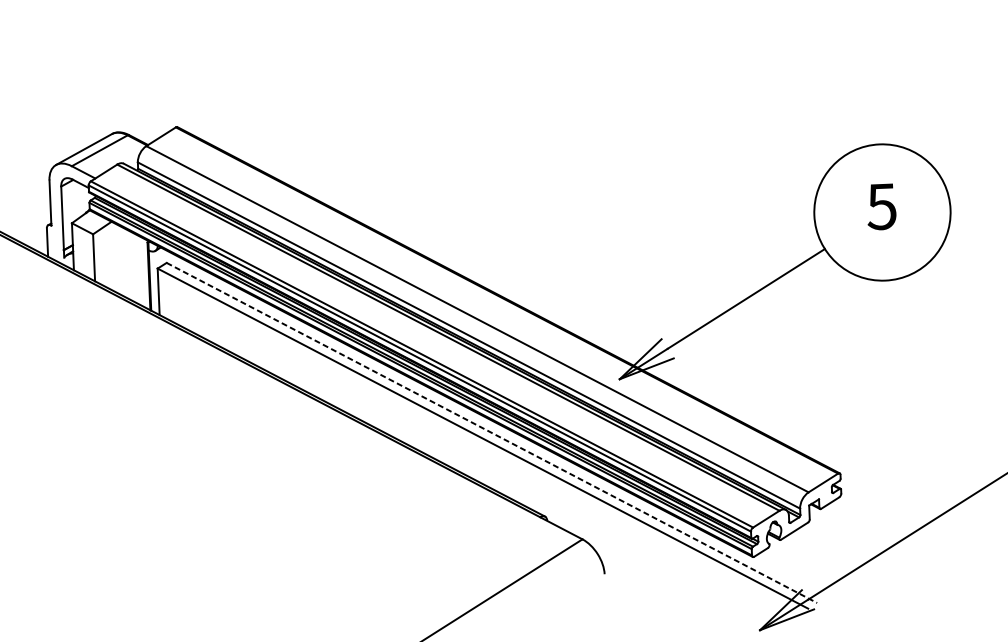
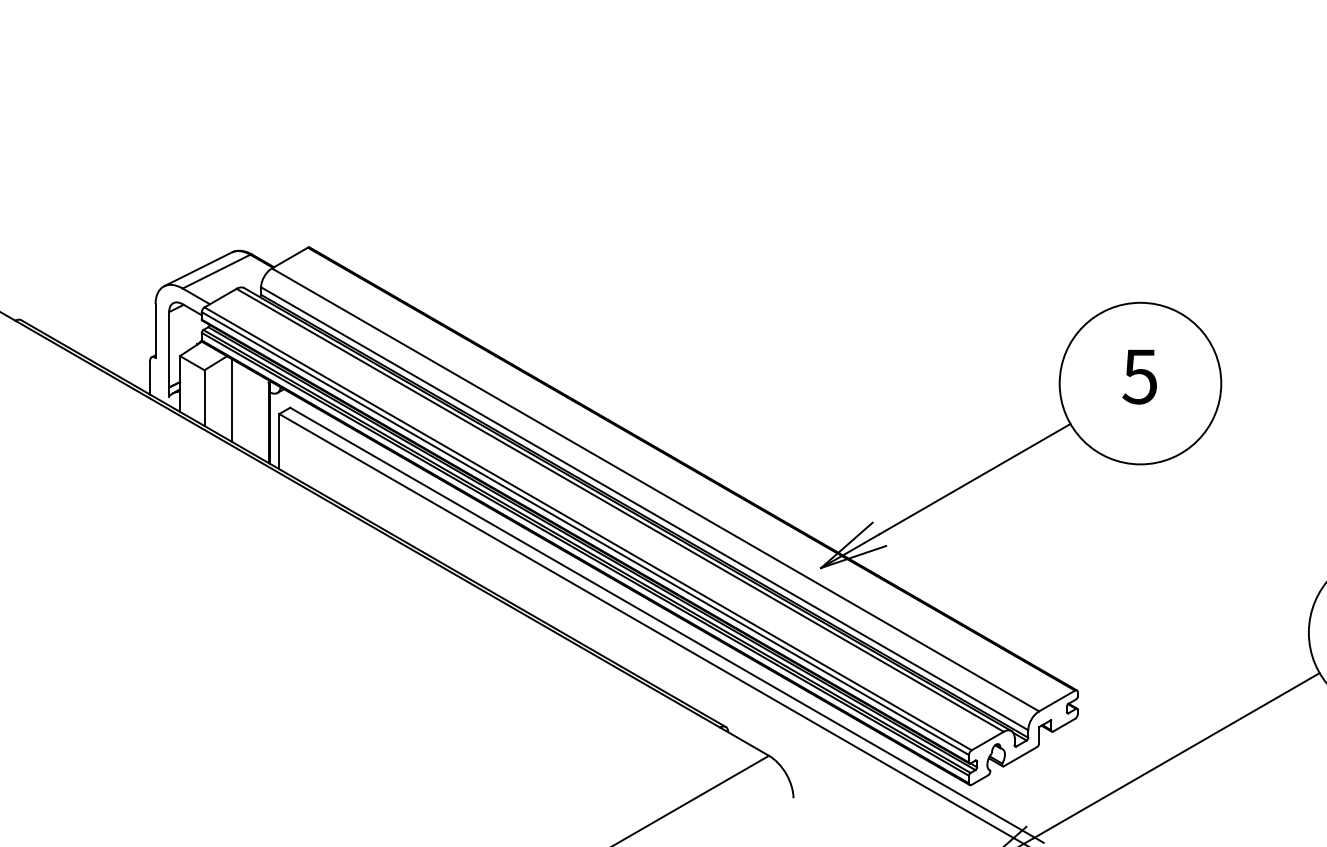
line: (116, 258) -> (231, 399), added
line: (492, 433) -> (667, 625), dashed -> solid

